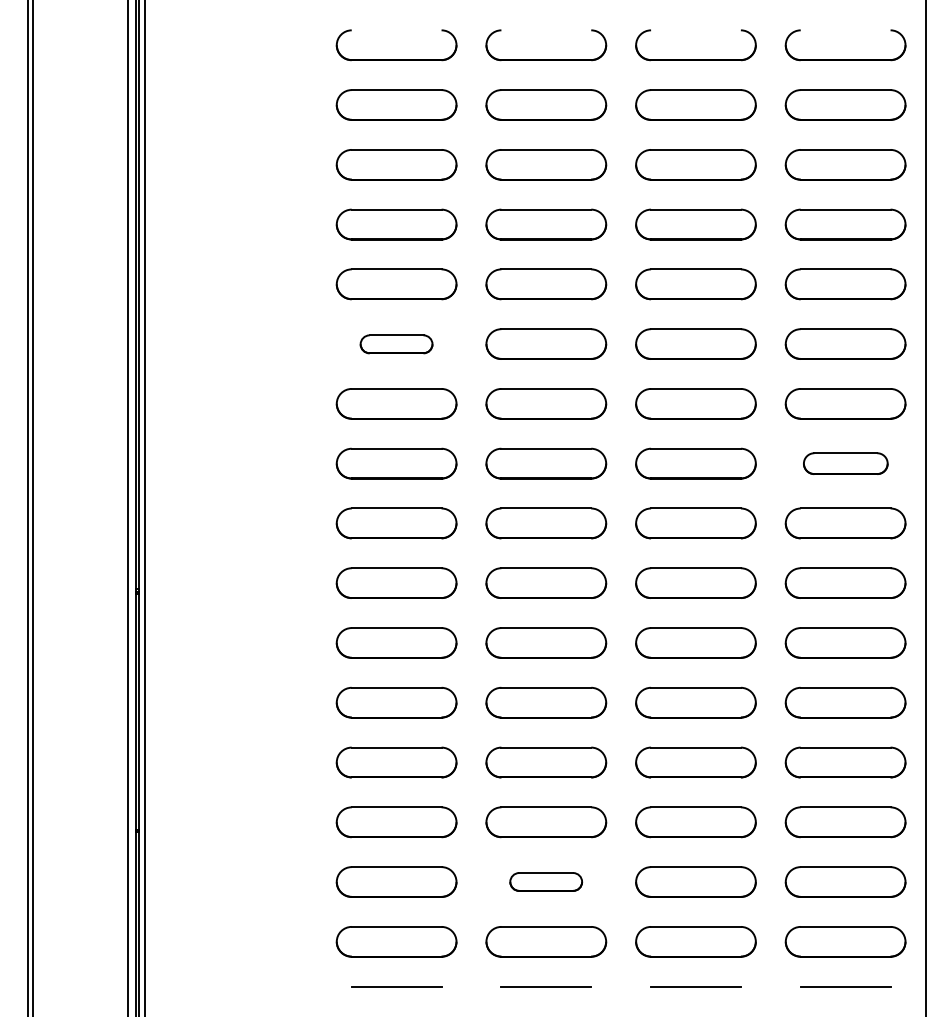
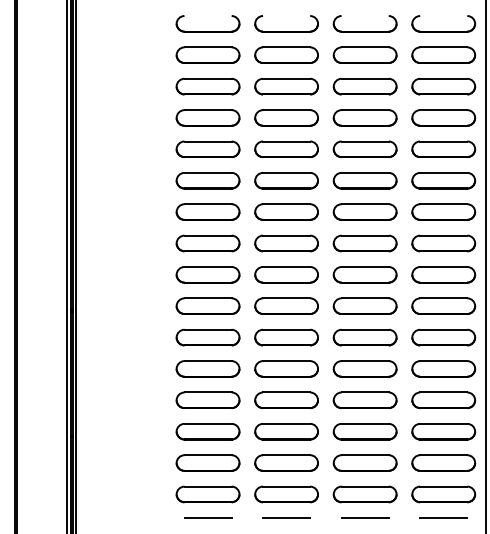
part: (395, 343) -> (207, 180), size x1.67
part: (845, 463) -> (443, 243), size x1.43
part: (546, 880) -> (286, 462), size x1.67

